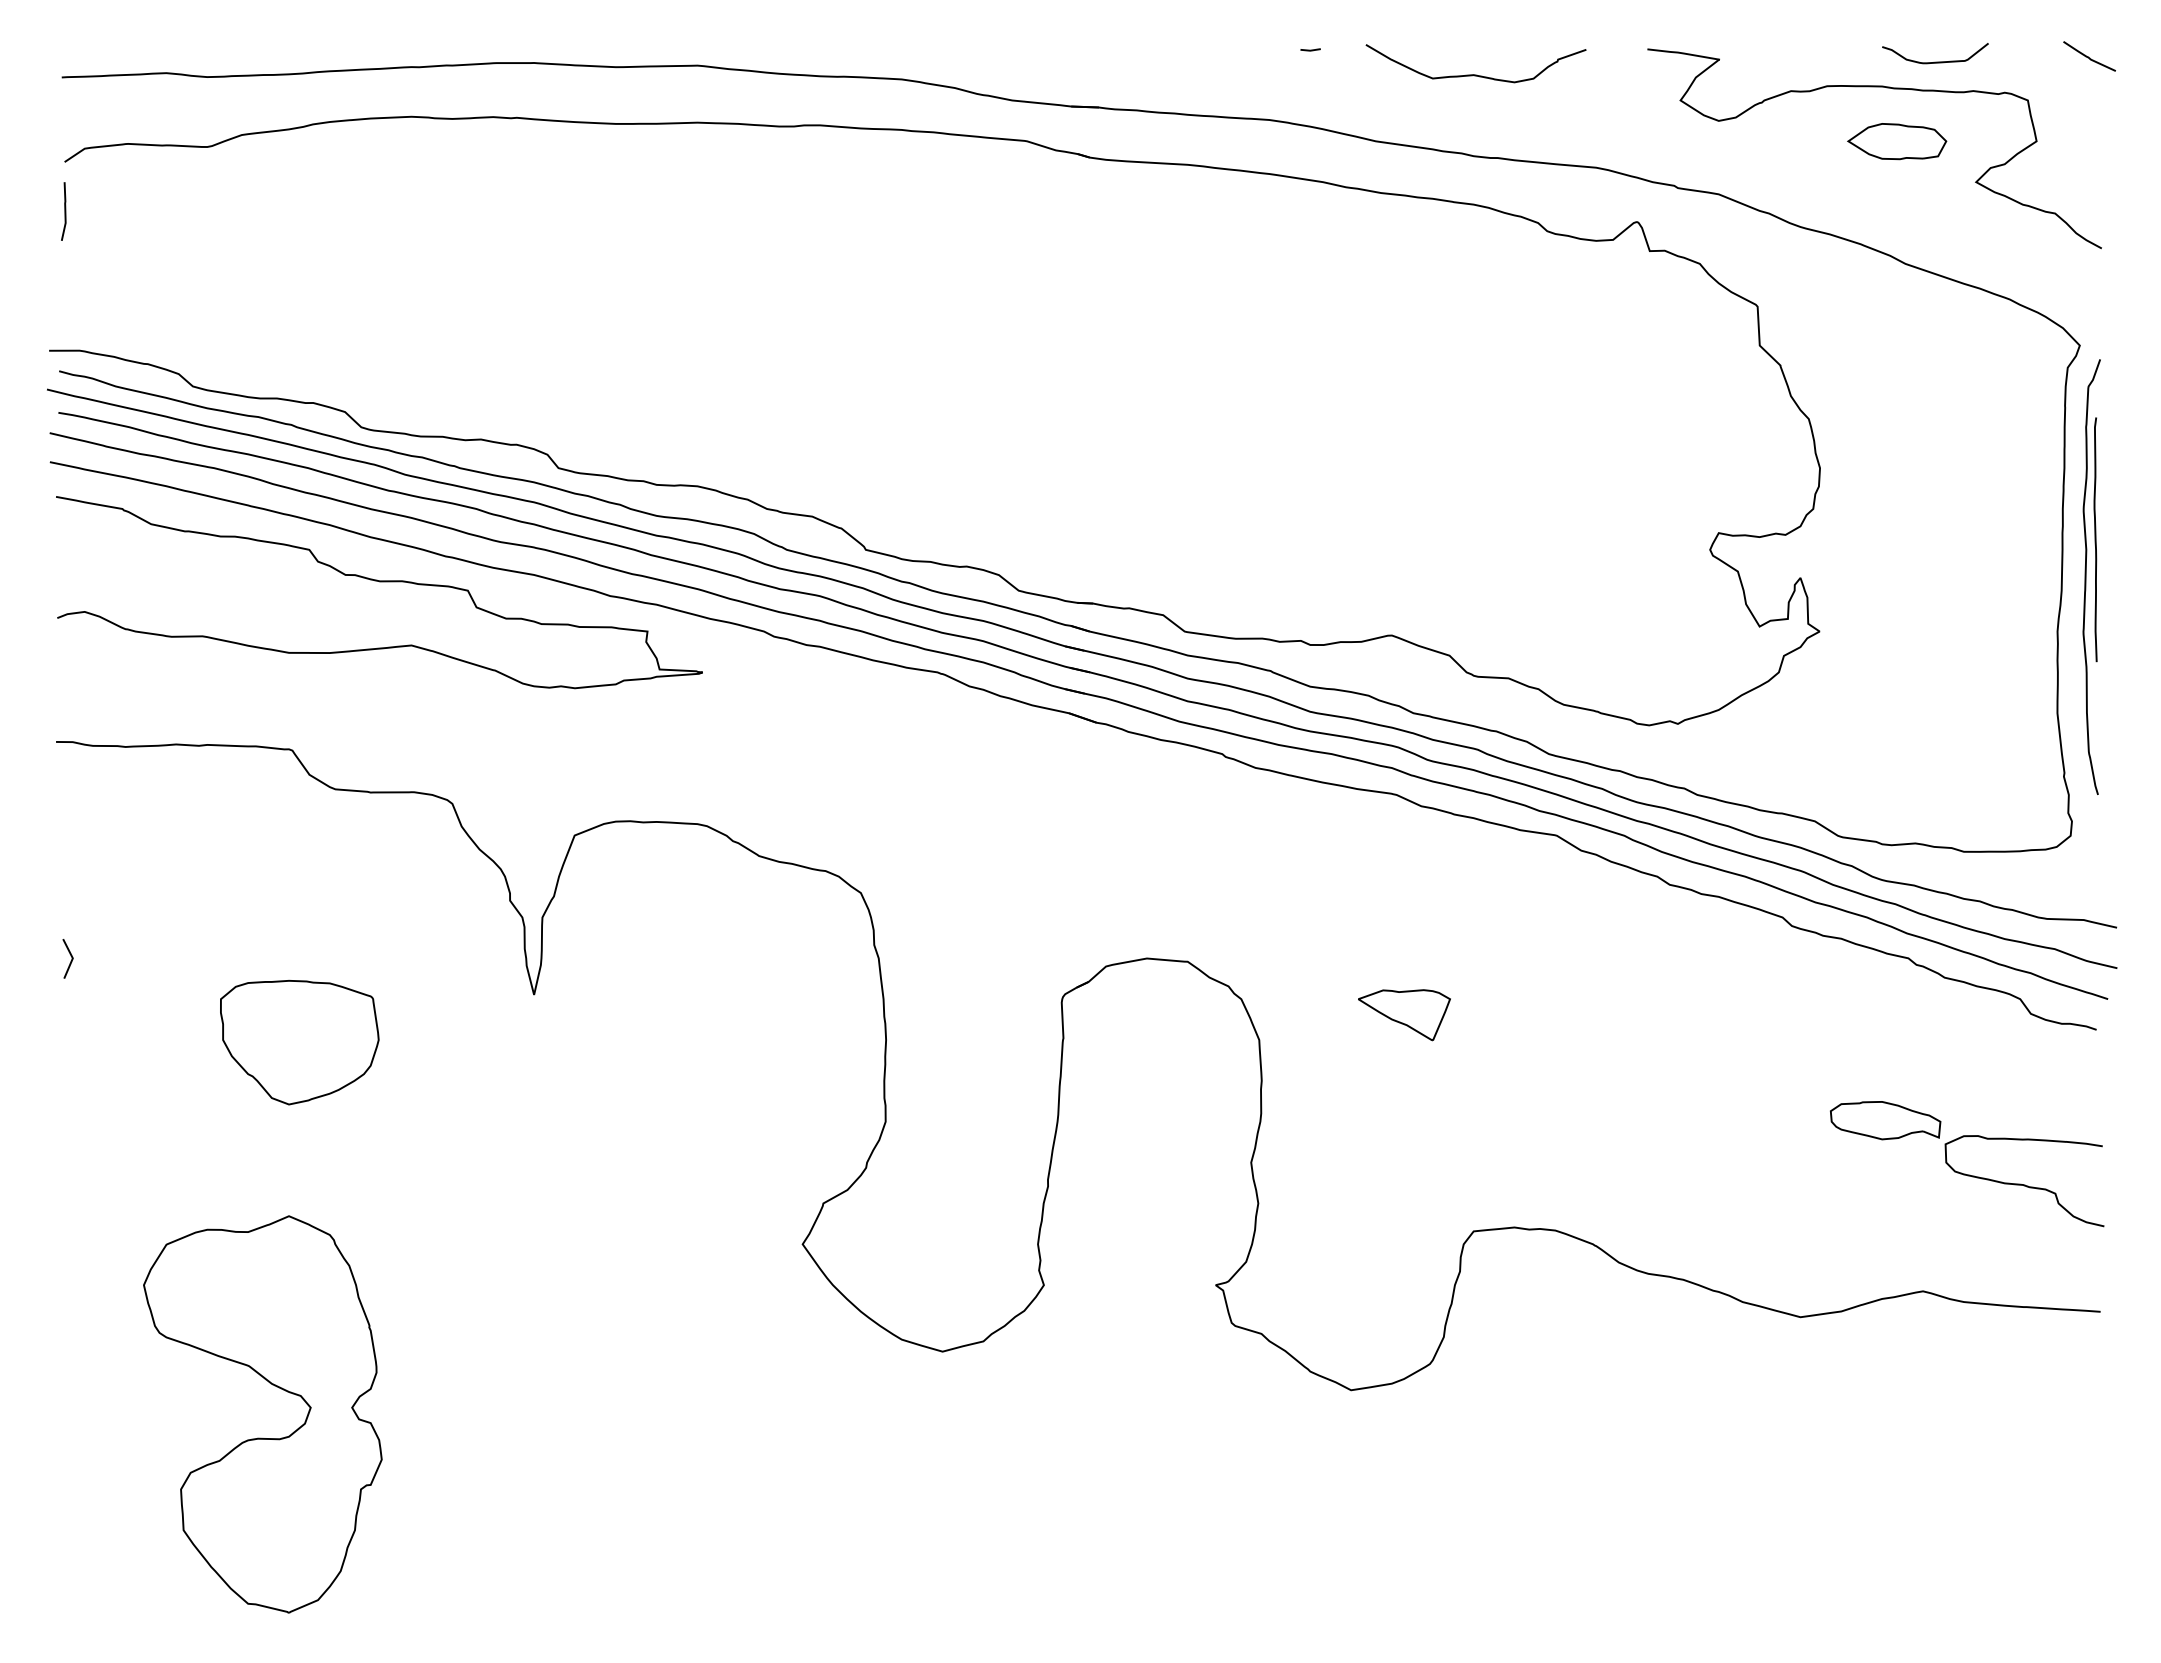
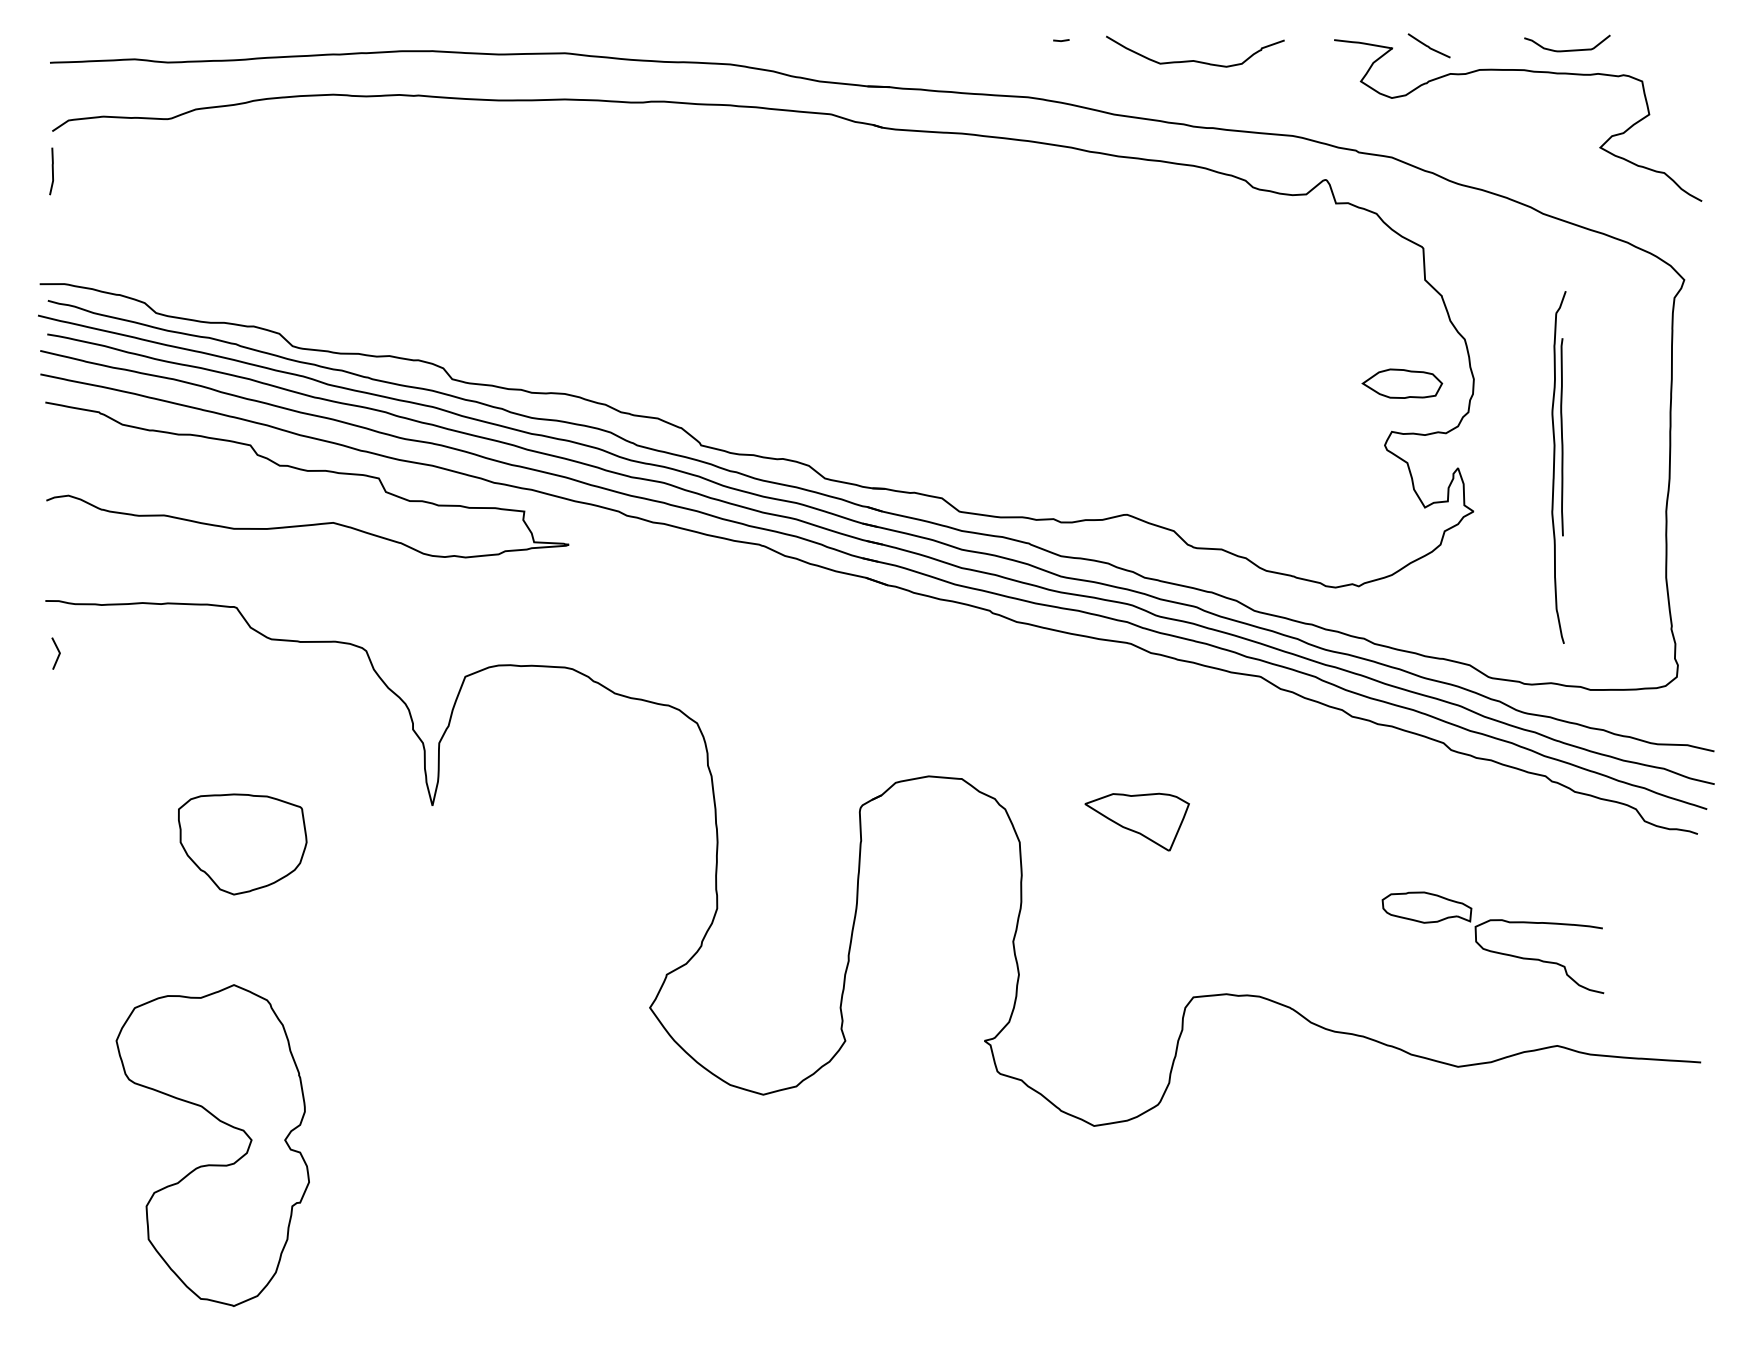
curve: (2088, 56) -> (1428, 45), moved
part: (1897, 141) -> (1402, 383), moved
part: (2091, 577) -> (1558, 467), moved
line: (71, 958) -> (58, 653), moved
part: (1404, 1015) -> (1137, 822), size x1.4
part: (1966, 1173) -> (1492, 950), moved

